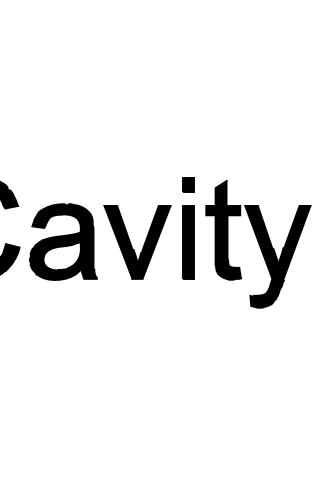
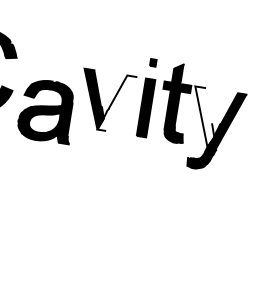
part: (188, 184) -> (153, 62), size x0.6
part: (63, 241) -> (47, 110), moved
fill: (151, 241) -> (117, 102), removed
fill: (262, 241) -> (204, 116), removed

